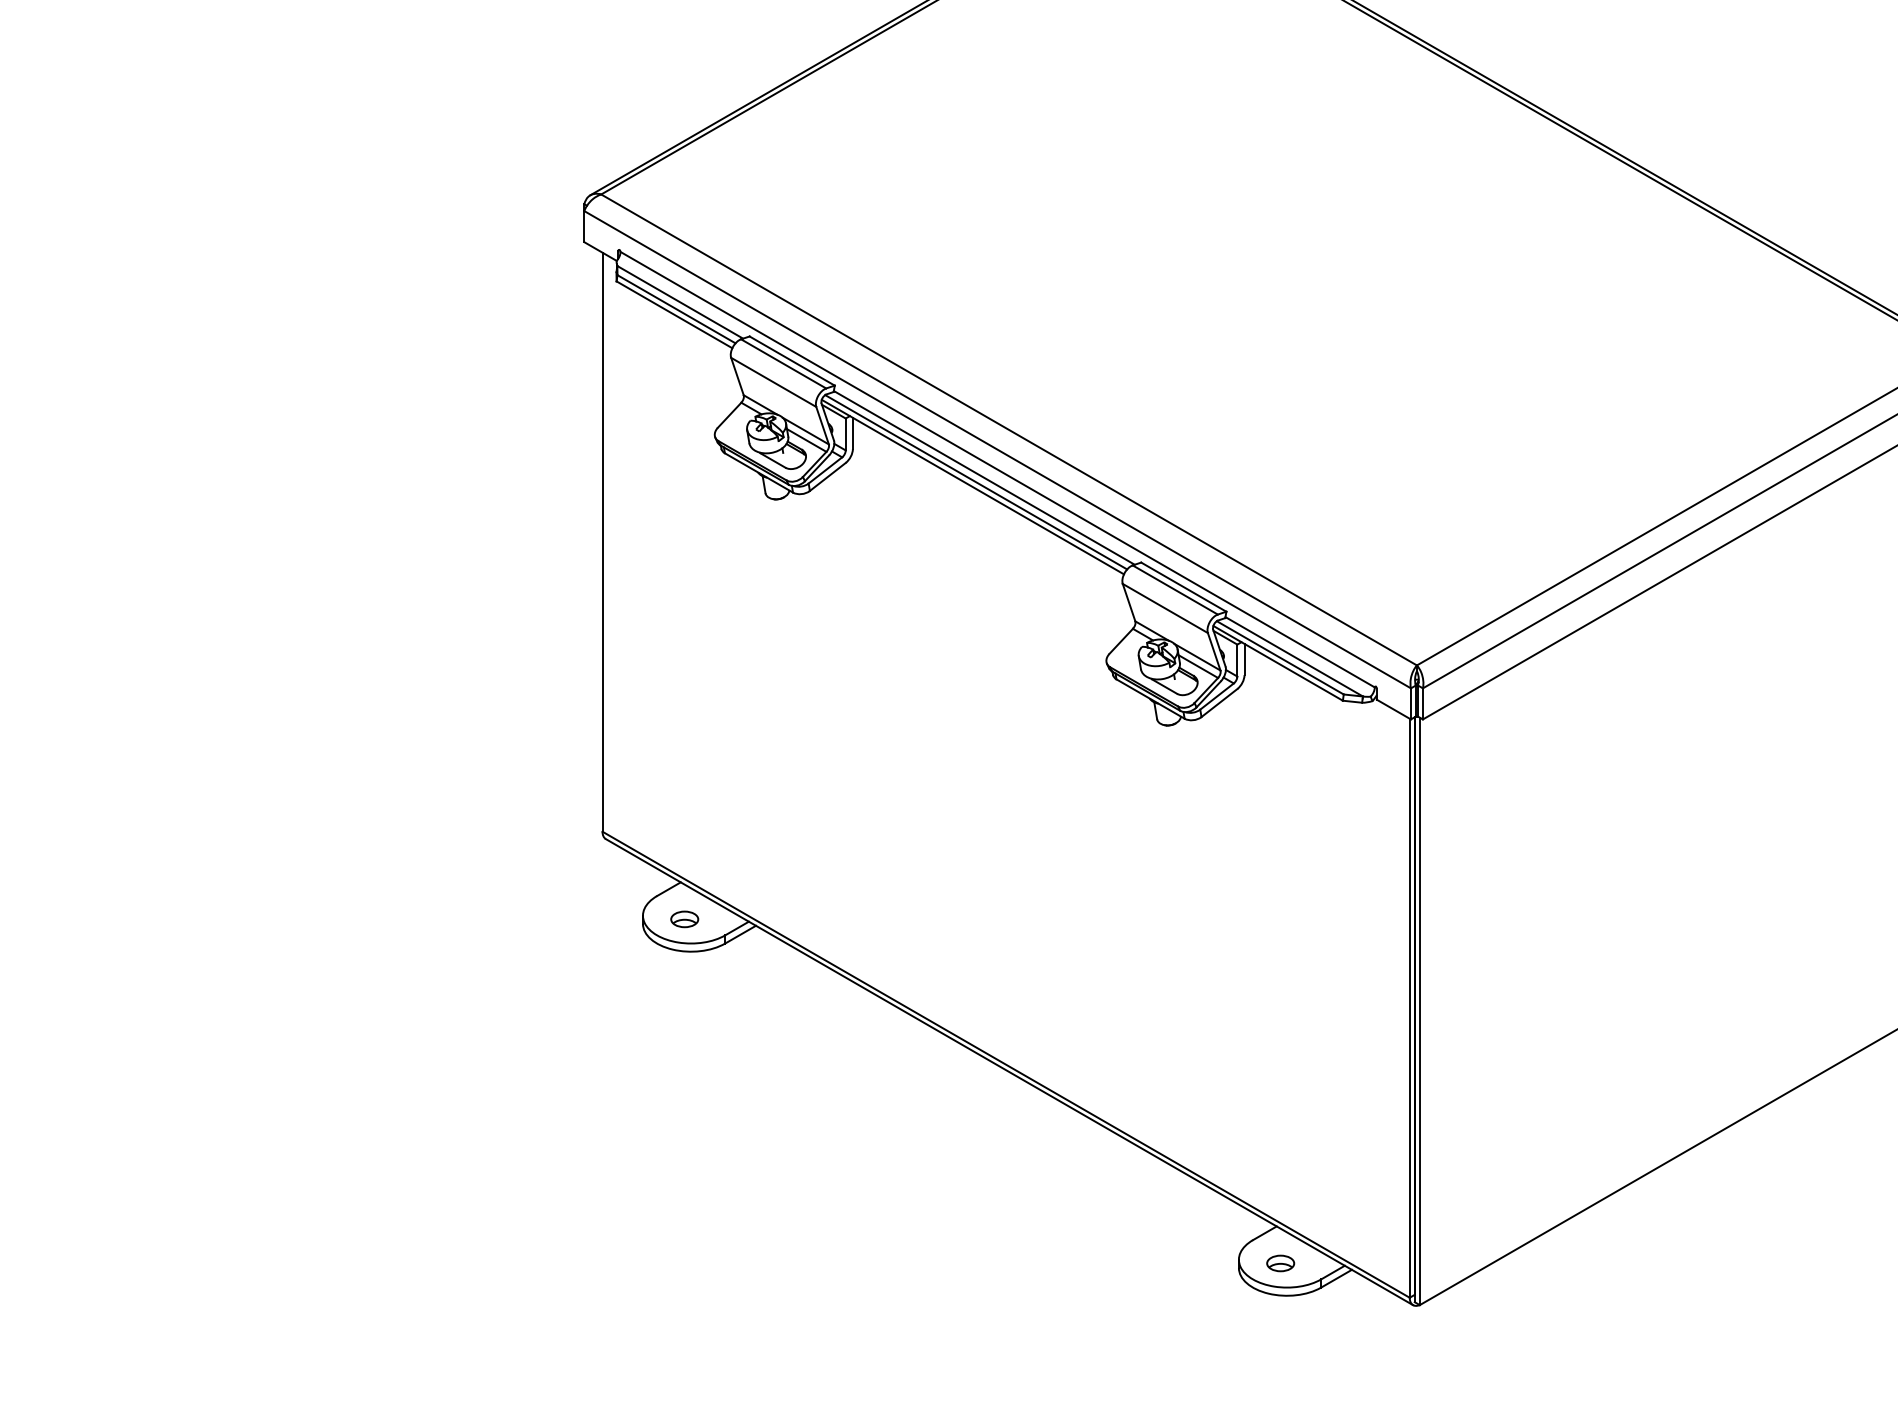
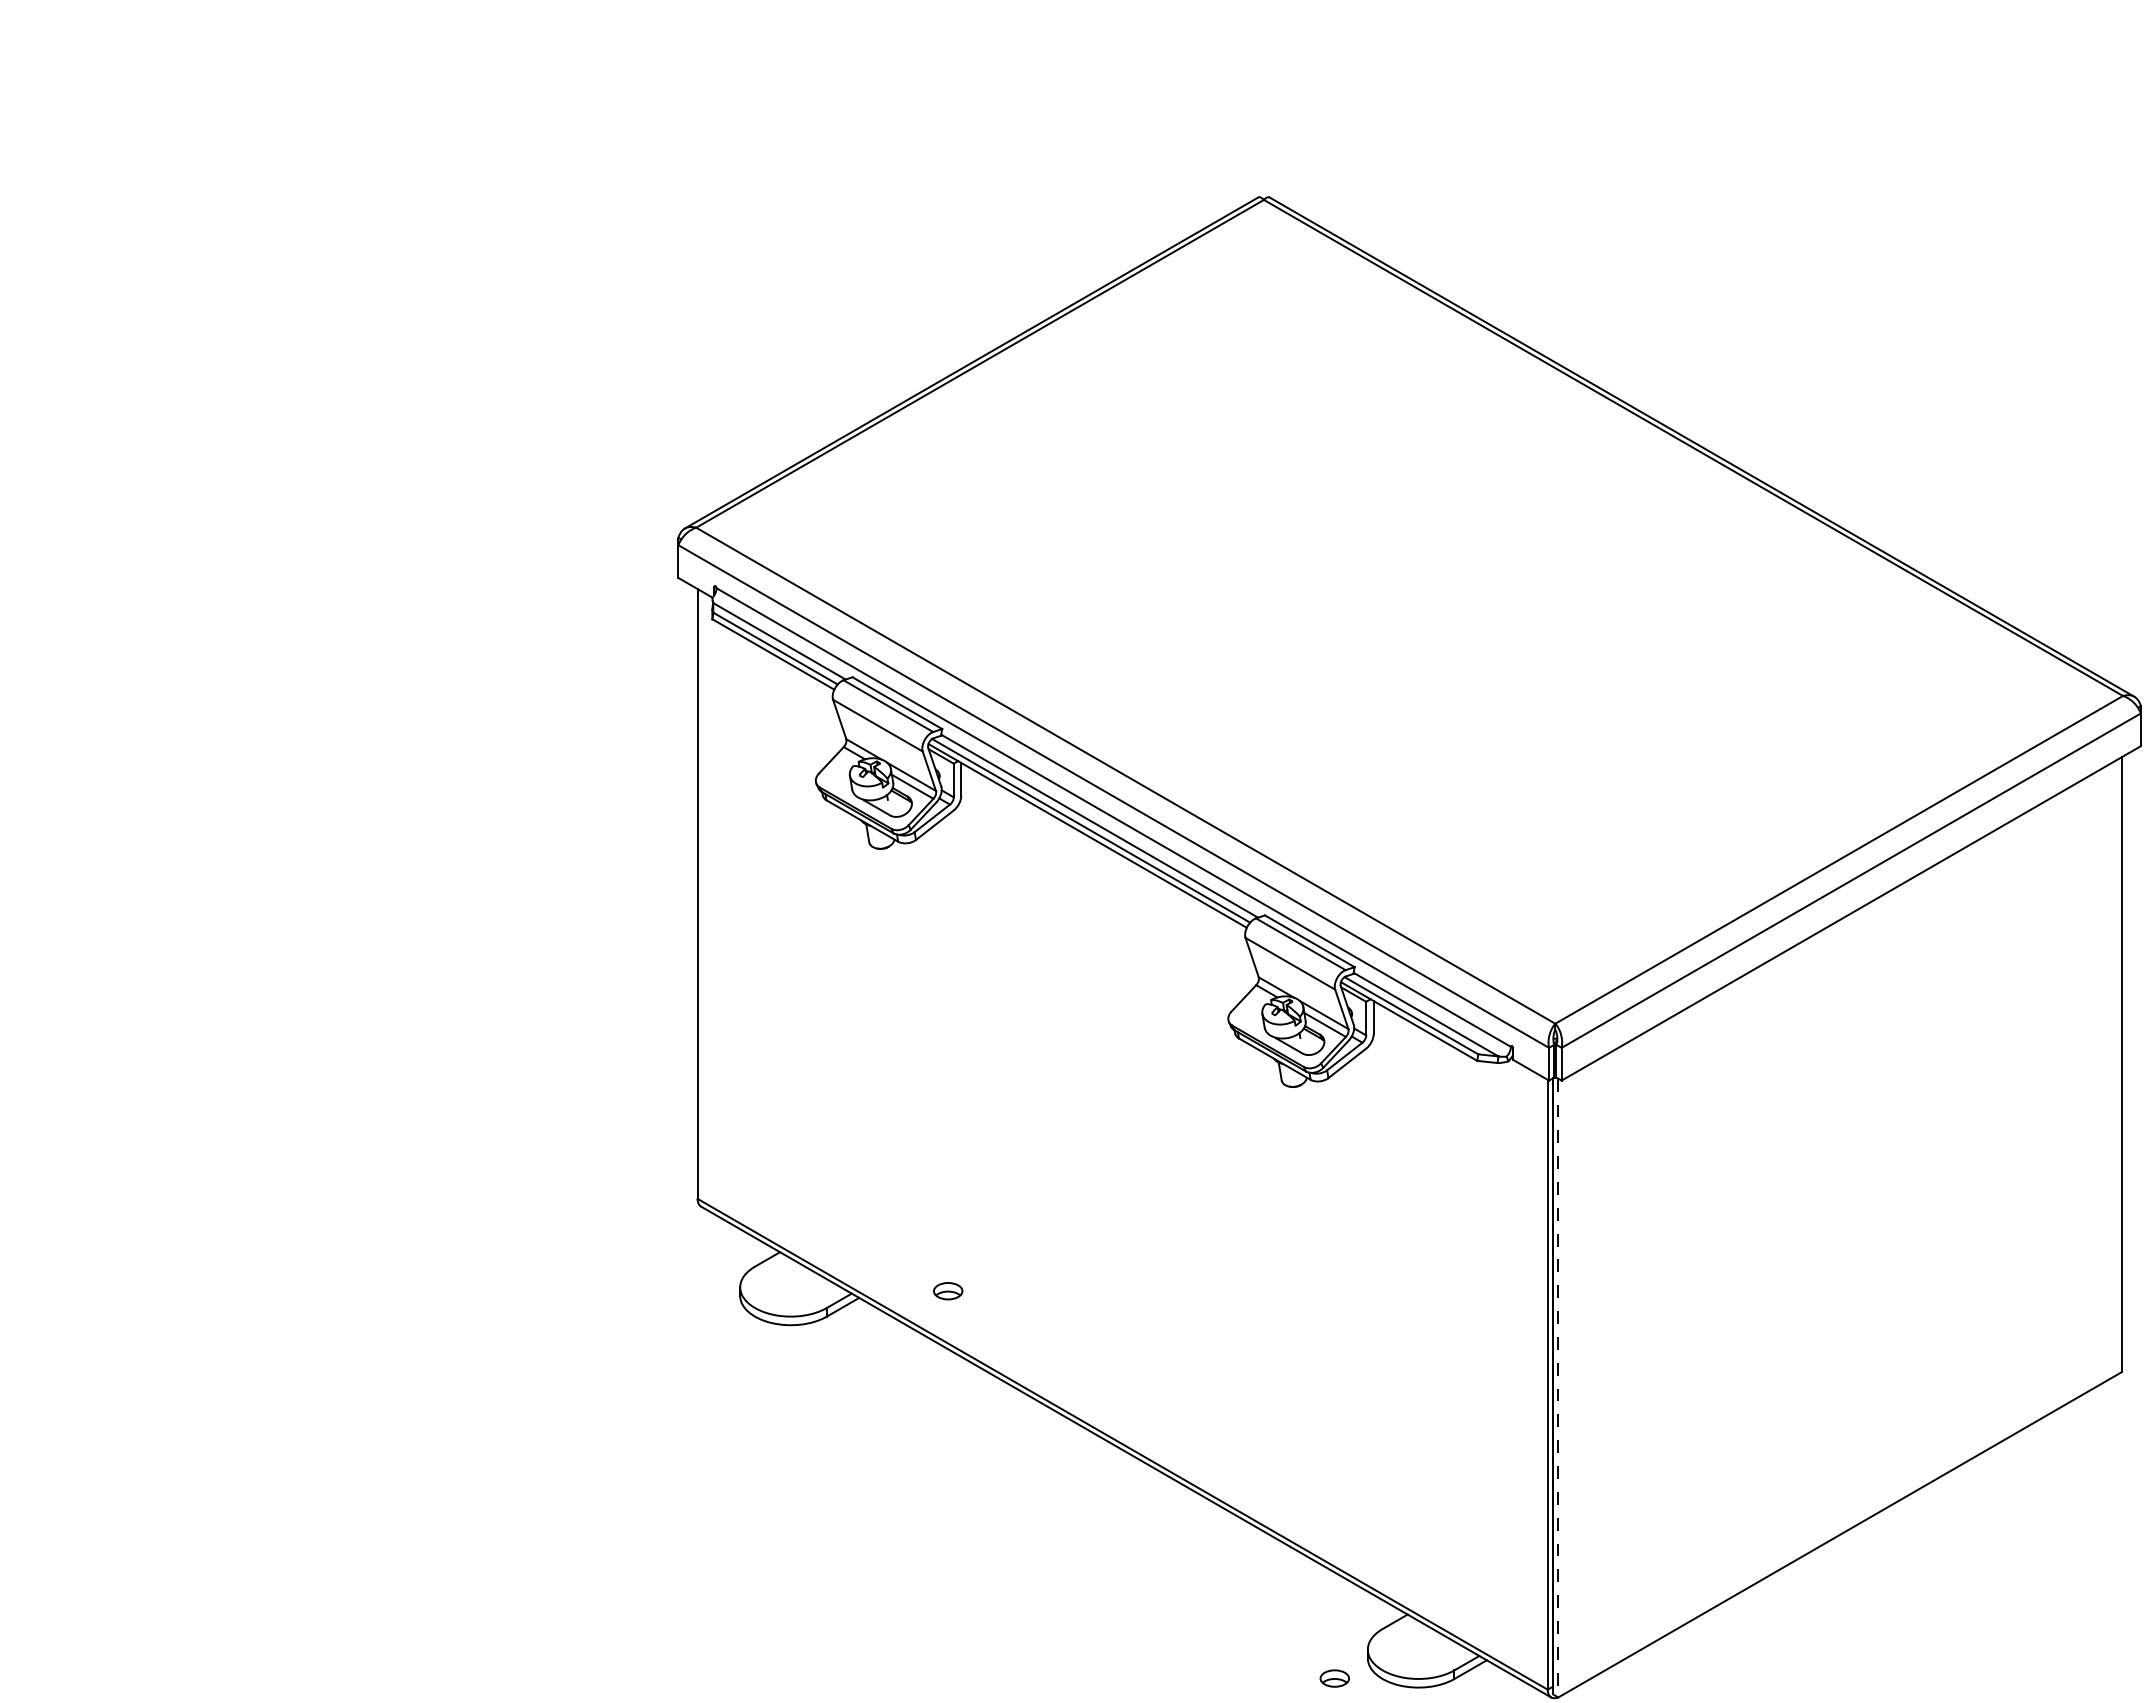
part: (685, 919) -> (948, 1291), moved
line: (1419, 1011) -> (1558, 1388), solid -> dashed
part: (1280, 1263) -> (1334, 1678), moved

